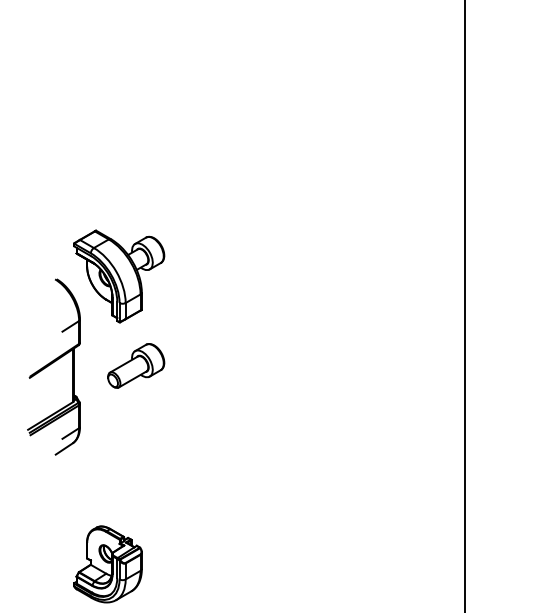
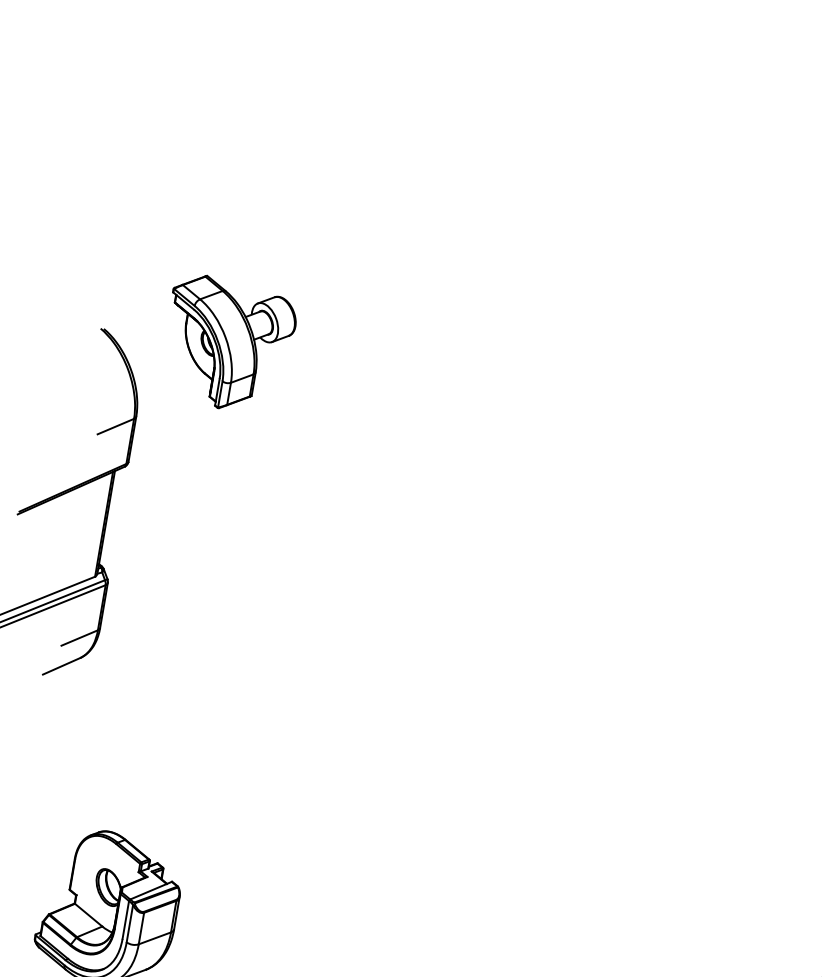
part: (119, 276) -> (228, 344), size x0.7
part: (136, 365) -> (232, 525), removed

